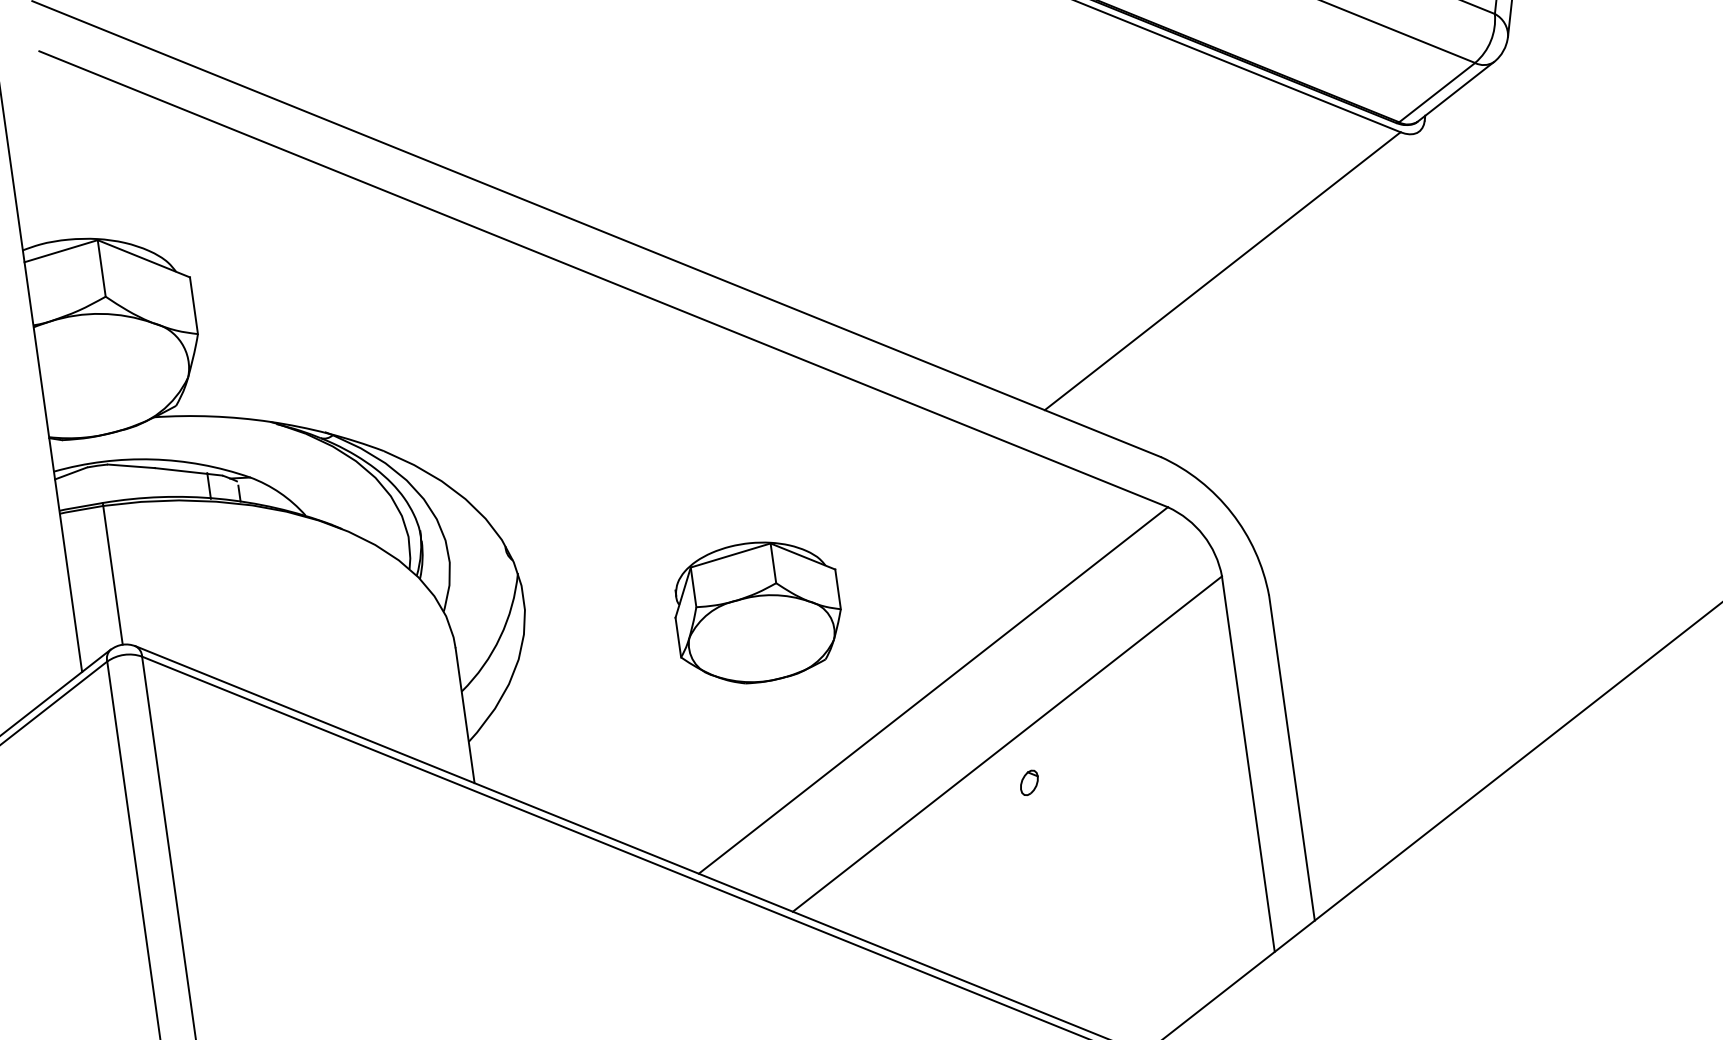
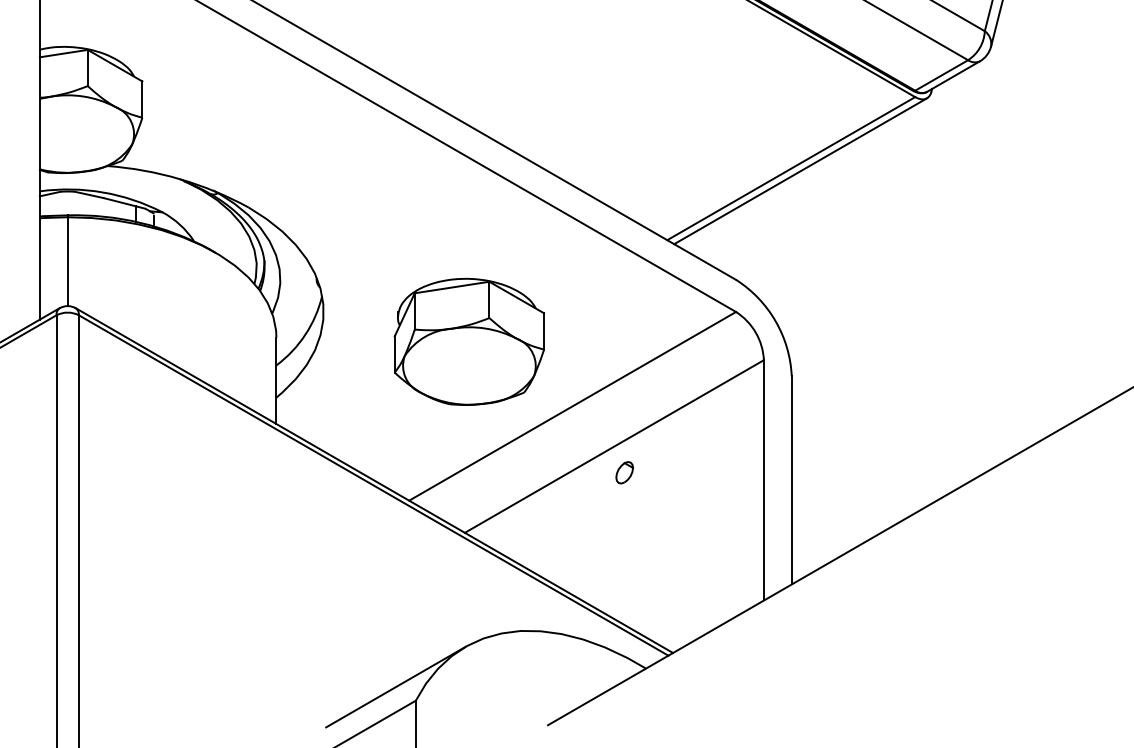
line: (1237, 273) -> (800, 171), added
part: (758, 611) -> (469, 341), size x1.43
part: (1028, 782) -> (624, 472), size x1.43

